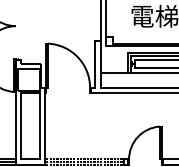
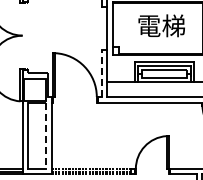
line: (94, 63) -> (101, 73), solid -> dashed
line: (39, 126) -> (46, 136), solid -> dashed

